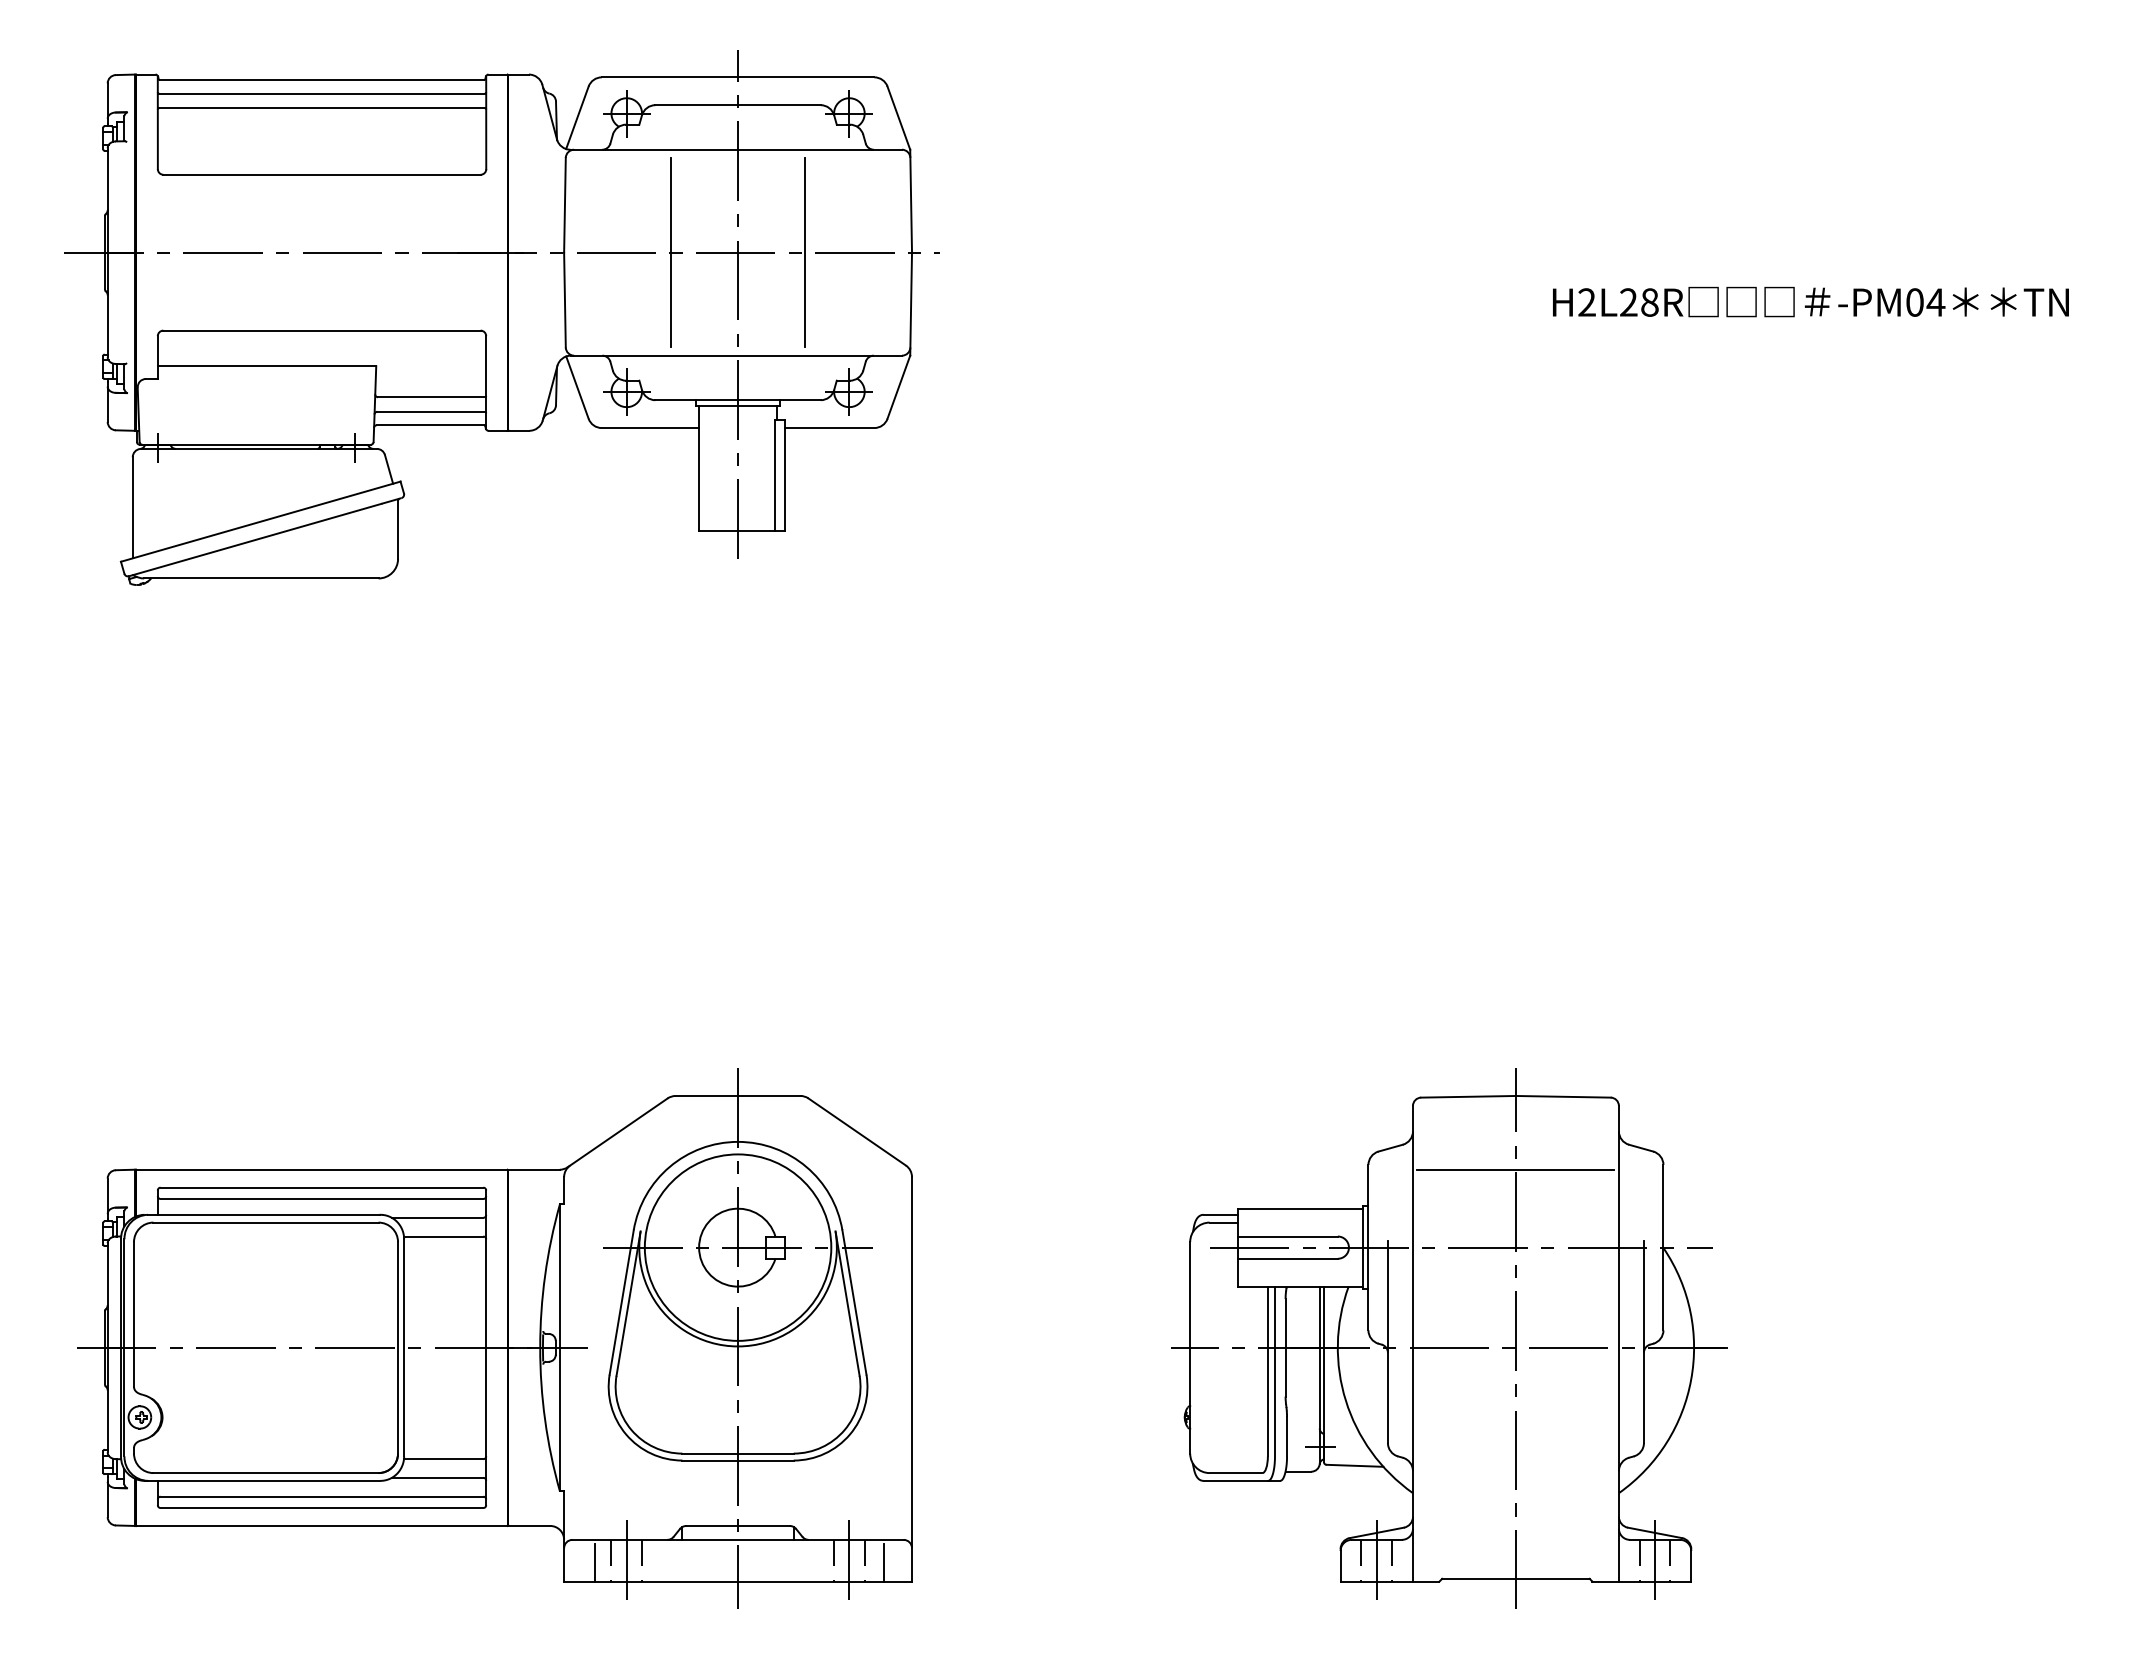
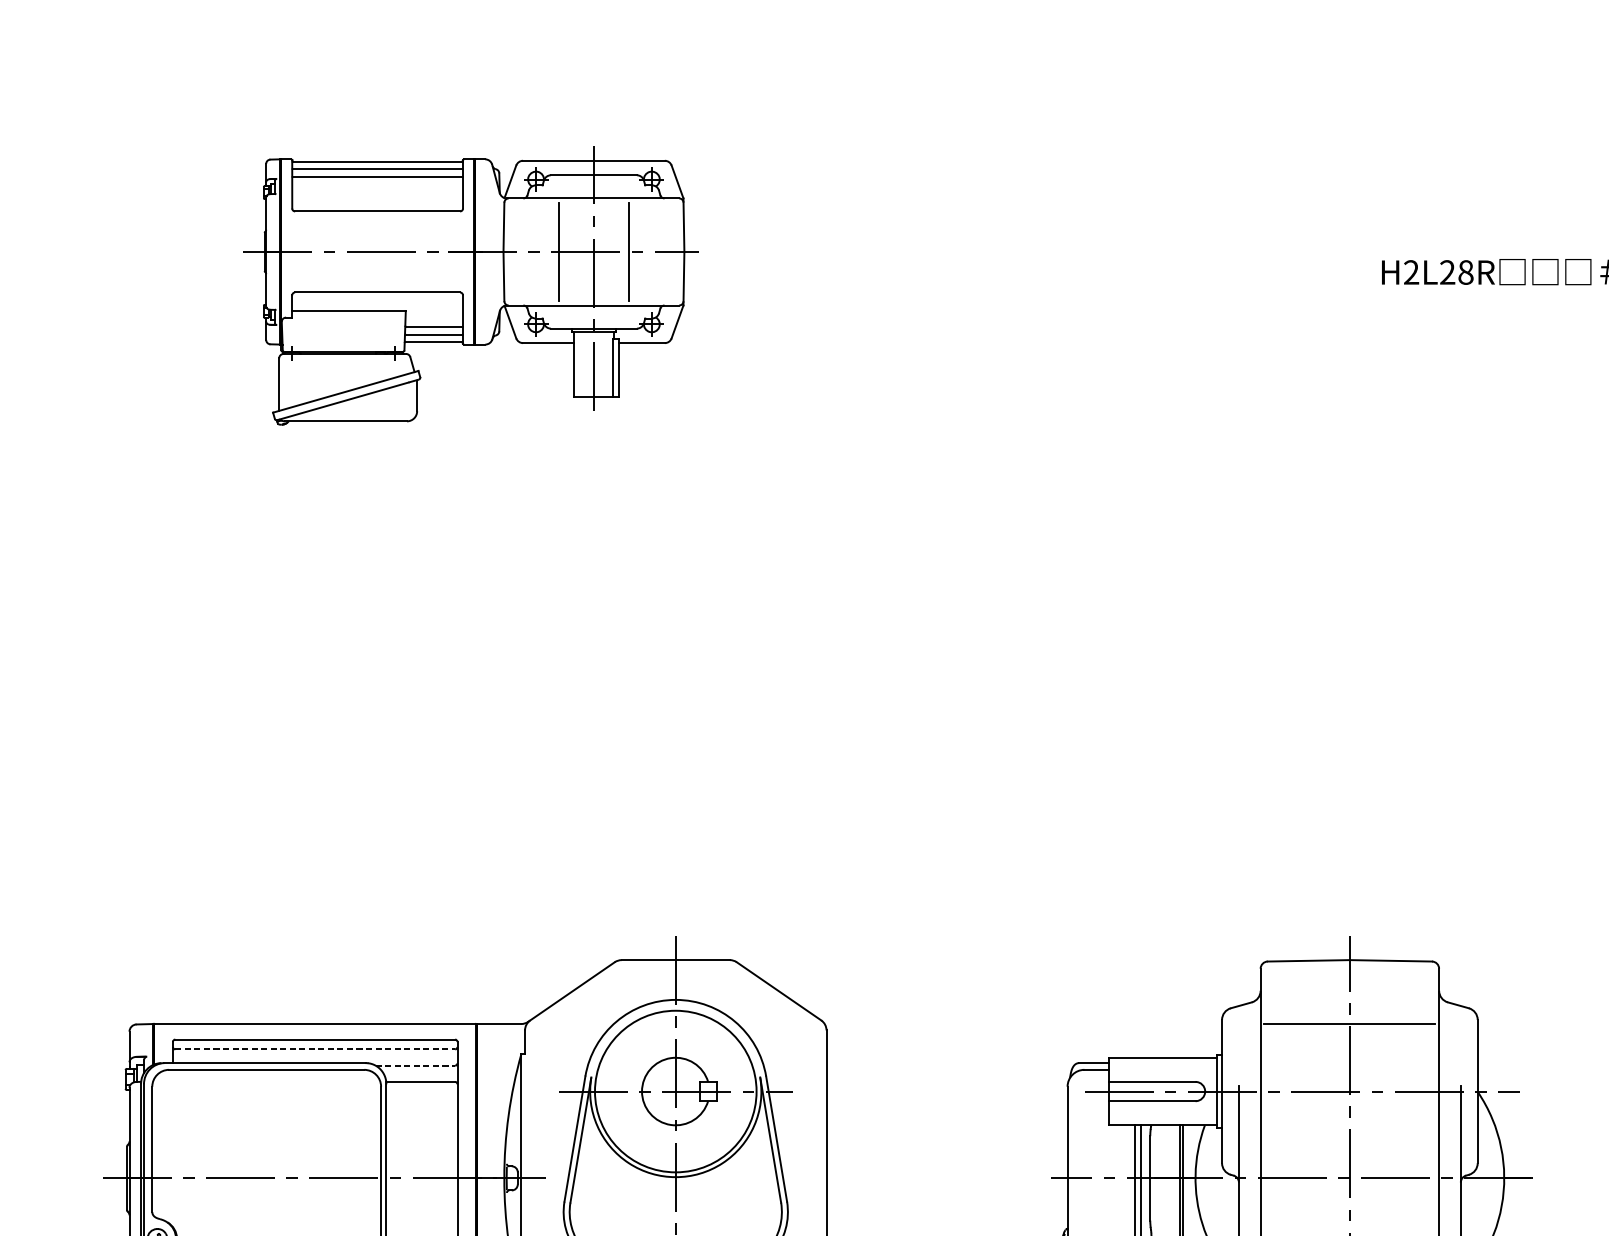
part: (501, 317) -> (470, 285), size x0.6
line: (322, 1198) -> (315, 1048), solid -> dashed
line: (437, 1217) -> (415, 1065), solid -> dashed

